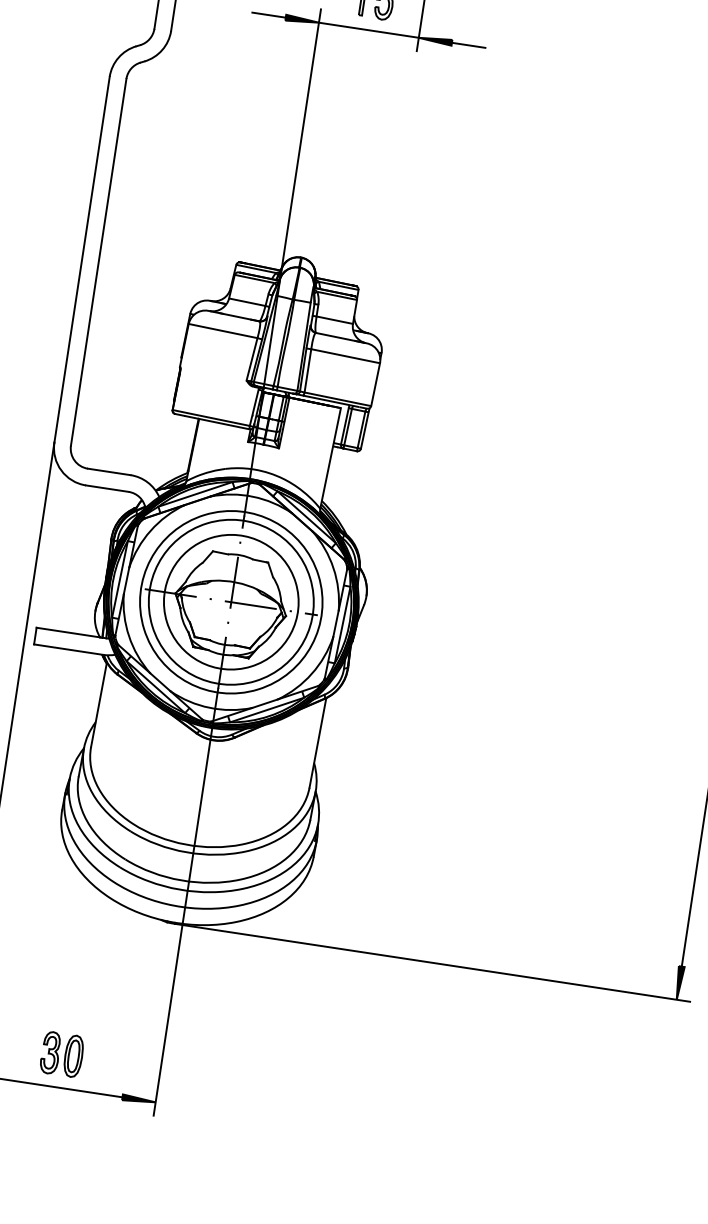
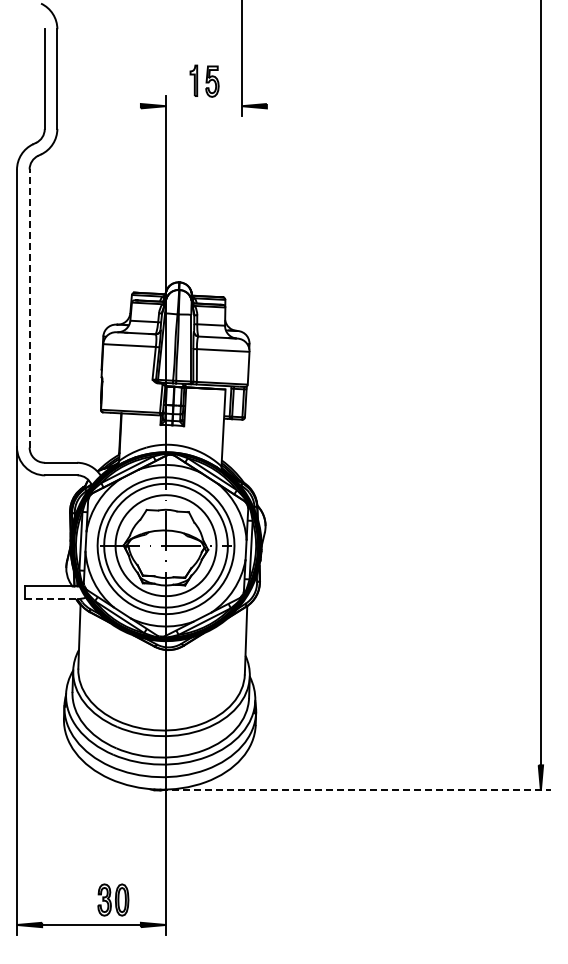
line: (268, 15) -> (127, 106), removed
line: (368, 30) -> (203, 106), removed
line: (468, 45) -> (279, 106), removed
line: (98, 262) -> (29, 308), solid -> dashed
line: (69, 650) -> (51, 599), solid -> dashed
line: (433, 962) -> (356, 790), solid -> dashed
part: (62, 1053) -> (113, 899), moved

